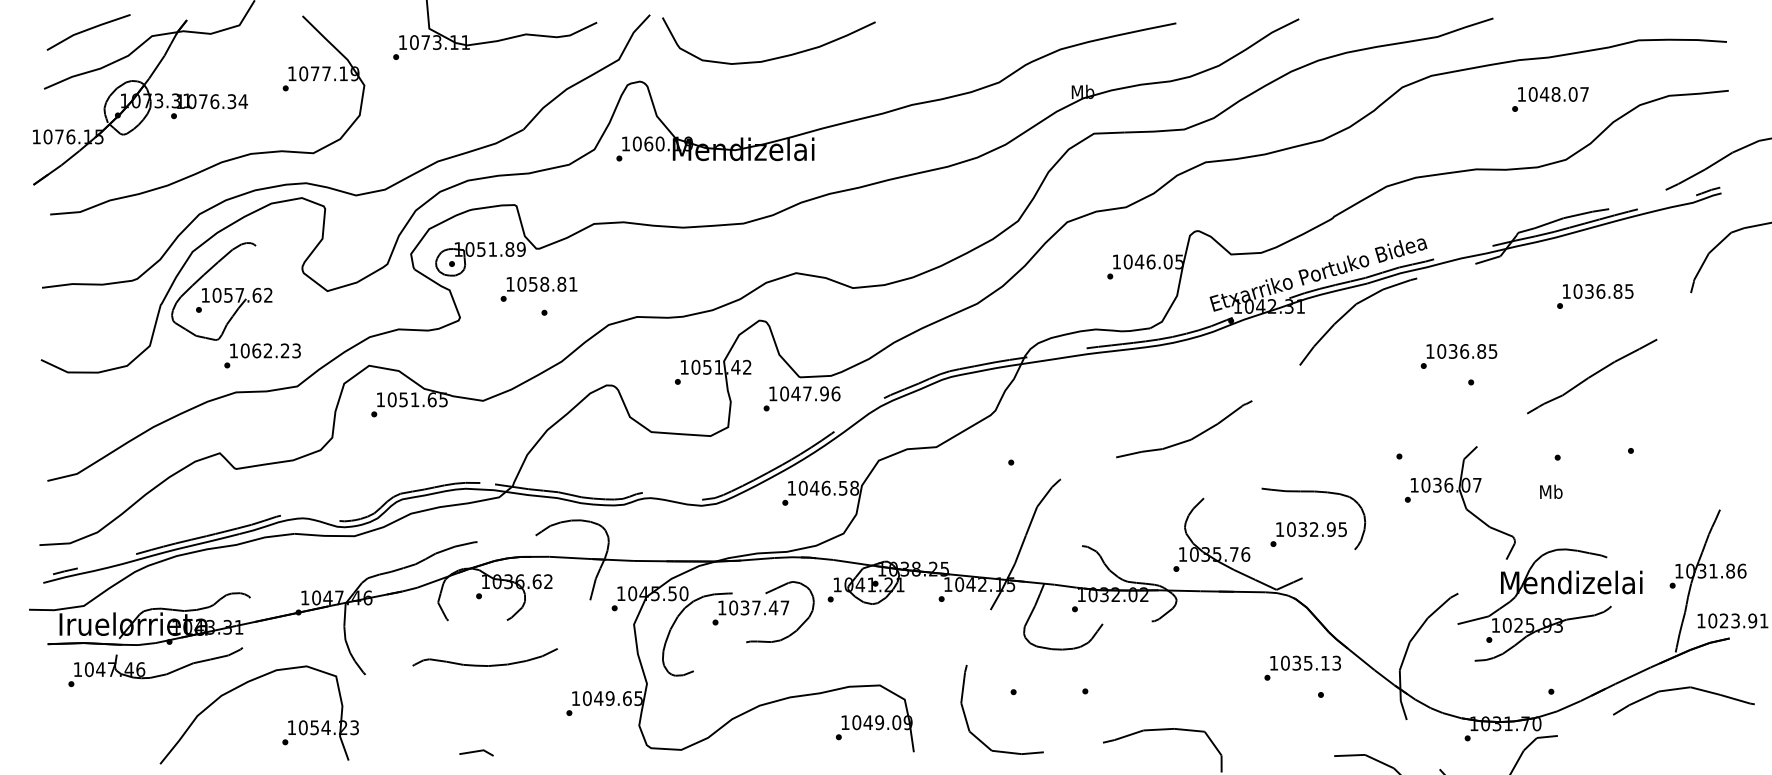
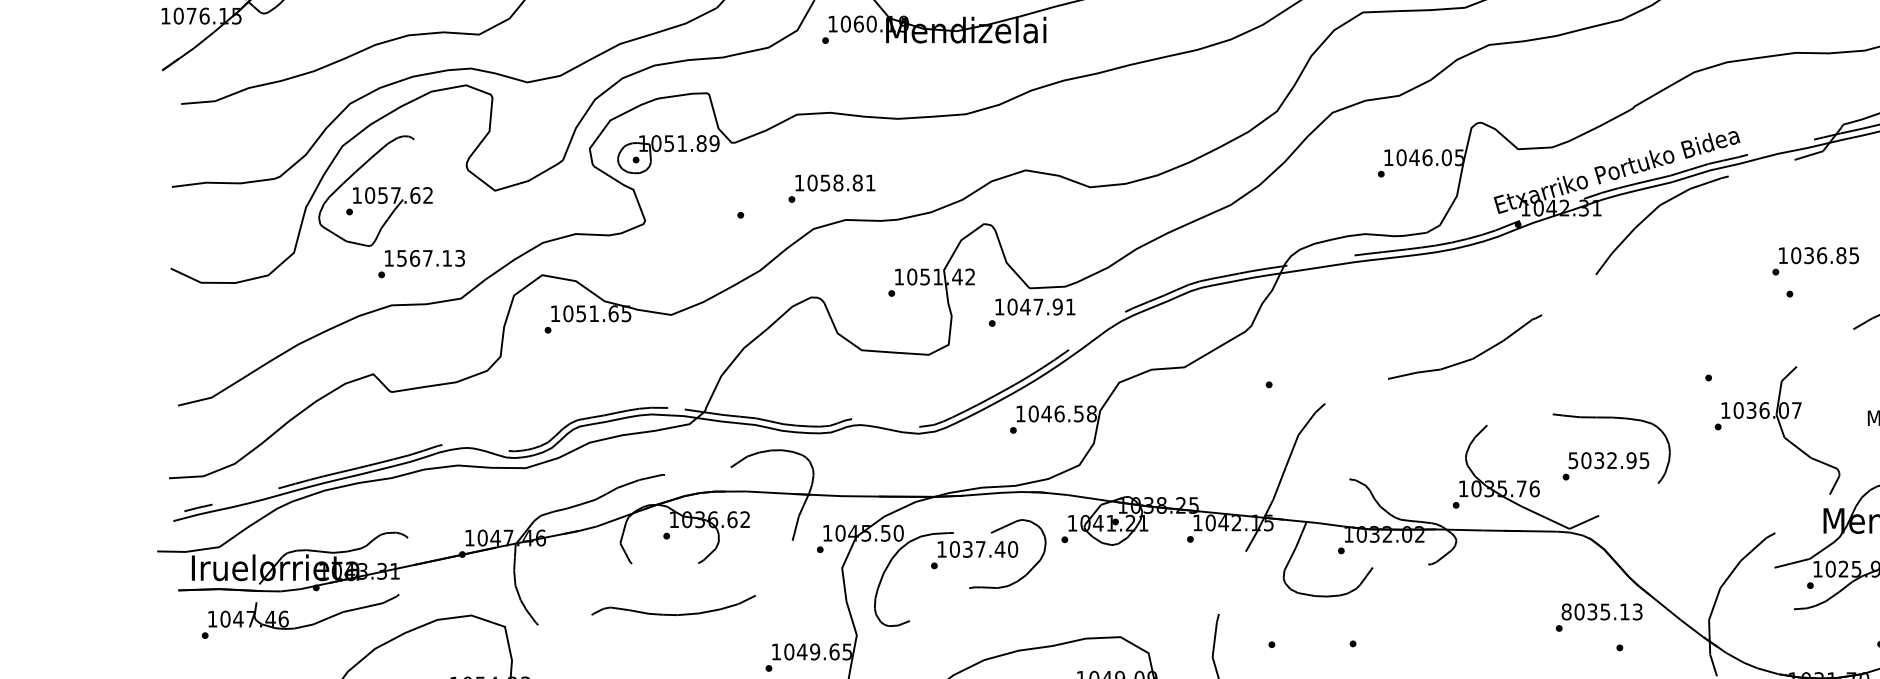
text: (538, 288) -> (831, 187), moved
text: (264, 350) -> (423, 257), 1062.23 -> 1567.13
text: (1458, 356) -> (1815, 261), moved
text: (835, 393) -> (1070, 306), 1047.96 -> 1047.91
text: (1279, 529) -> (1572, 460), 1032.95 -> 5032.95
text: (784, 607) -> (1012, 548), 1037.47 -> 1037.40
text: (1273, 662) -> (1566, 611), 1035.13 -> 8035.13

